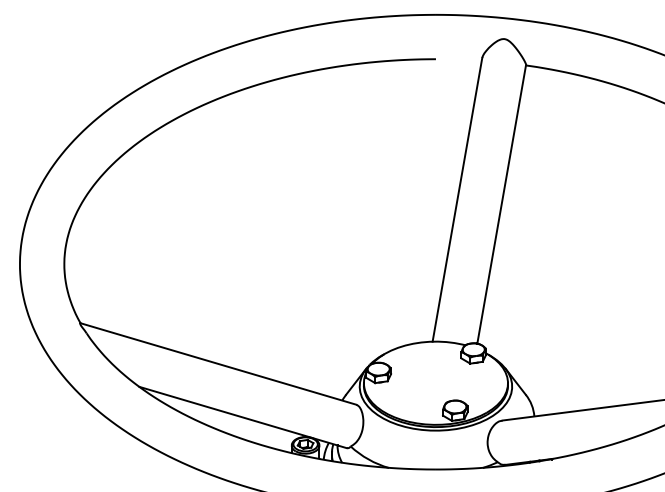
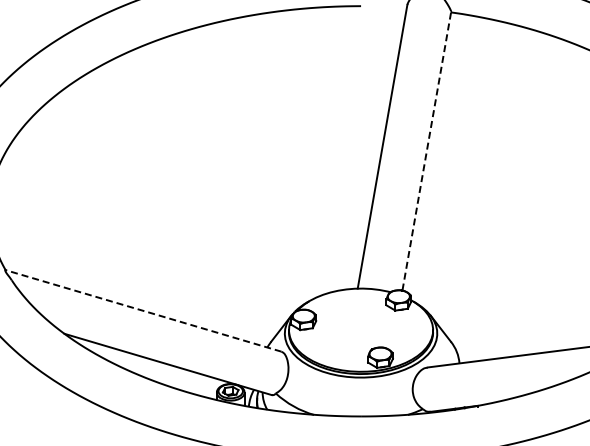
line: (501, 203) -> (426, 150), solid -> dashed
line: (218, 363) -> (143, 310), solid -> dashed

